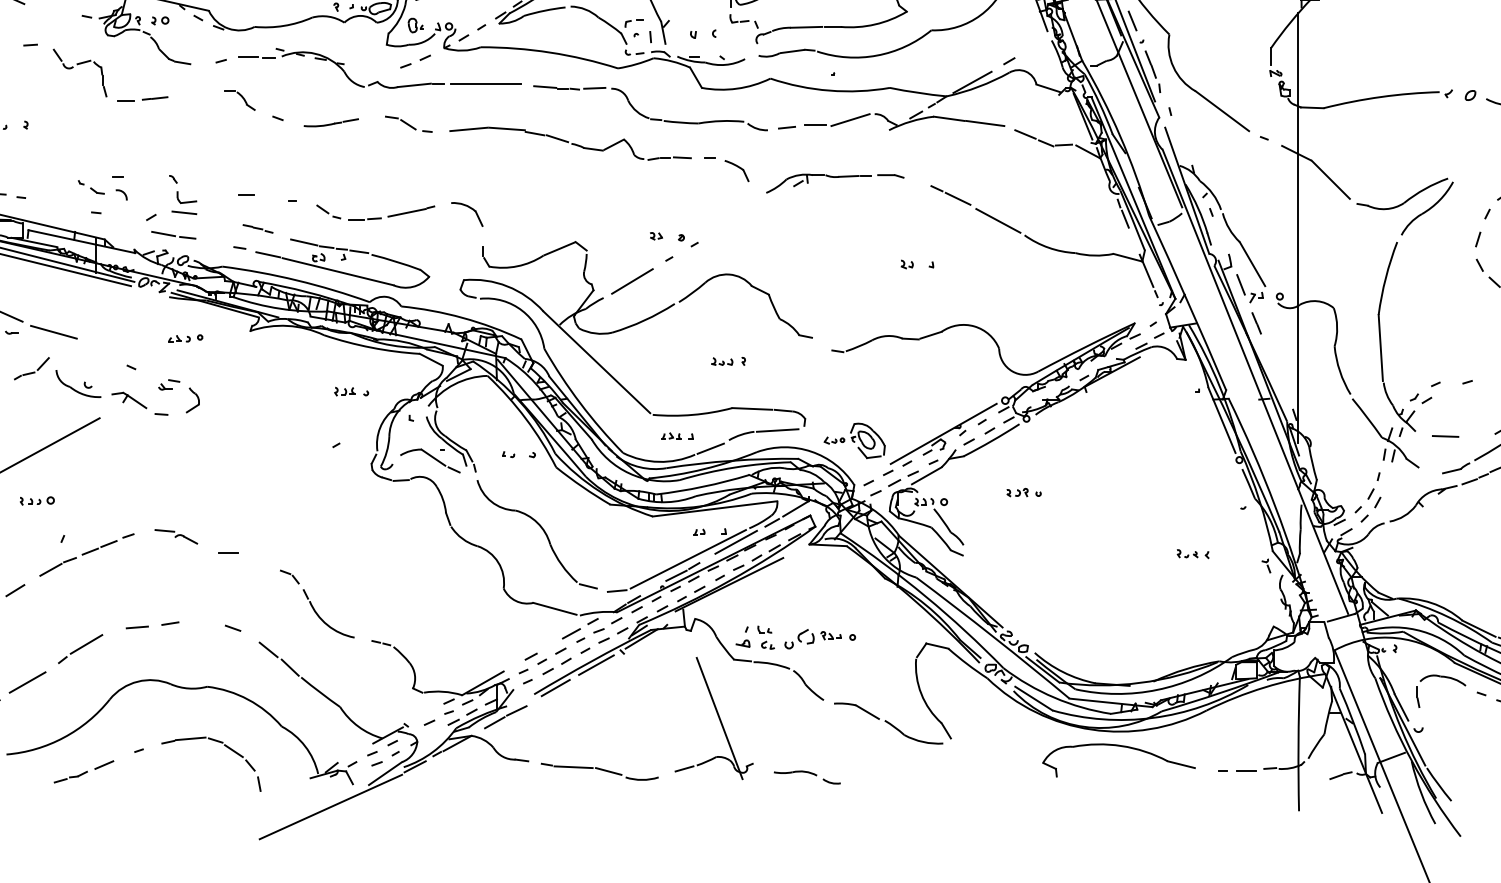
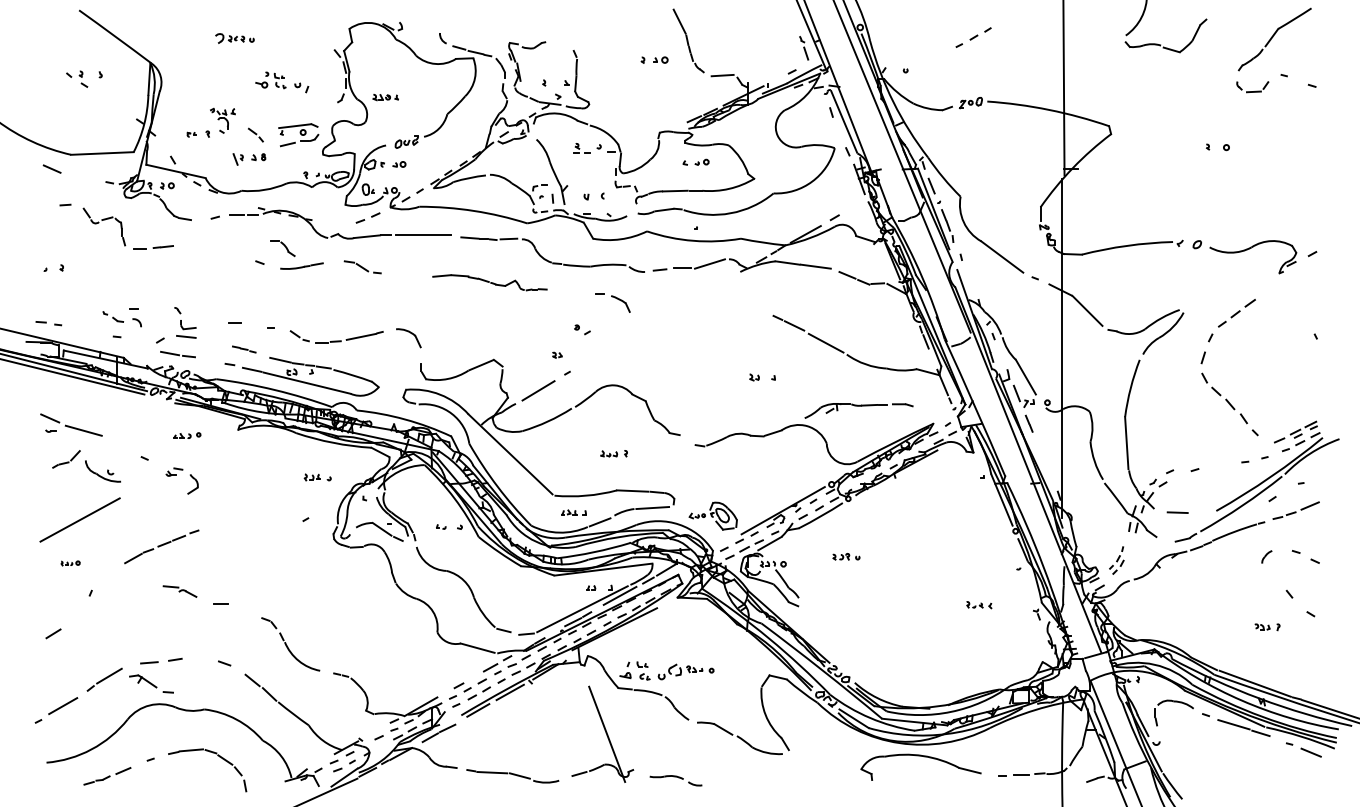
part: (239, 100) -> (282, 248), moved
part: (570, 143) -> (489, 282), size x0.6
part: (834, 183) -> (858, 410), moved
part: (688, 240) -> (582, 329), moved
part: (140, 403) -> (151, 683), moved
part: (1367, 497) -> (1116, 560), size x0.7
part: (36, 501) -> (70, 563), size x0.7
part: (86, 554) -> (161, 546), moved

